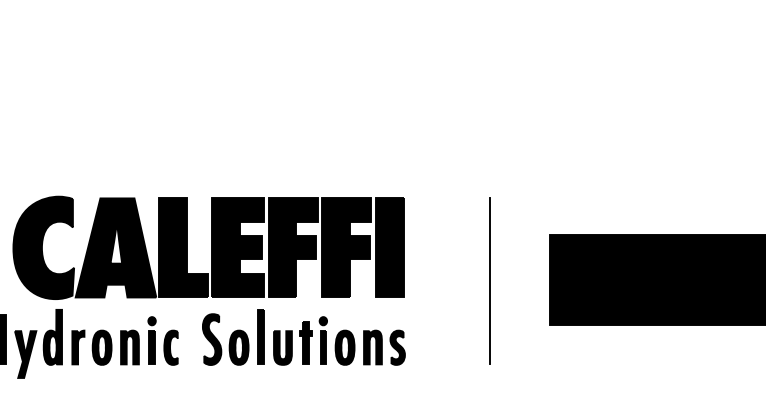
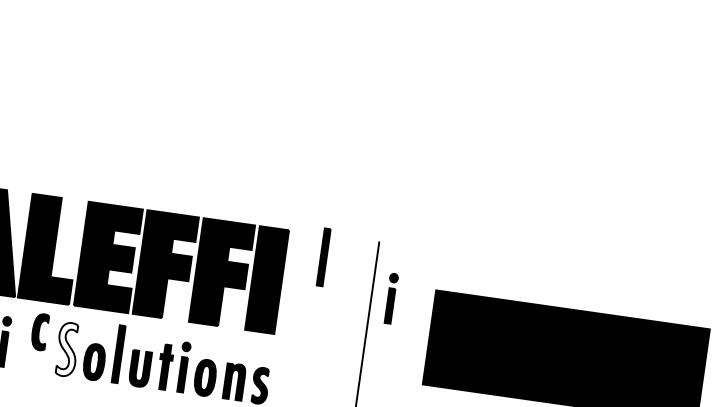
part: (439, 218) -> (323, 256), added
part: (507, 248) -> (390, 298), added
fill: (211, 339) -> (66, 349), removed
part: (170, 347) -> (39, 331), moved

